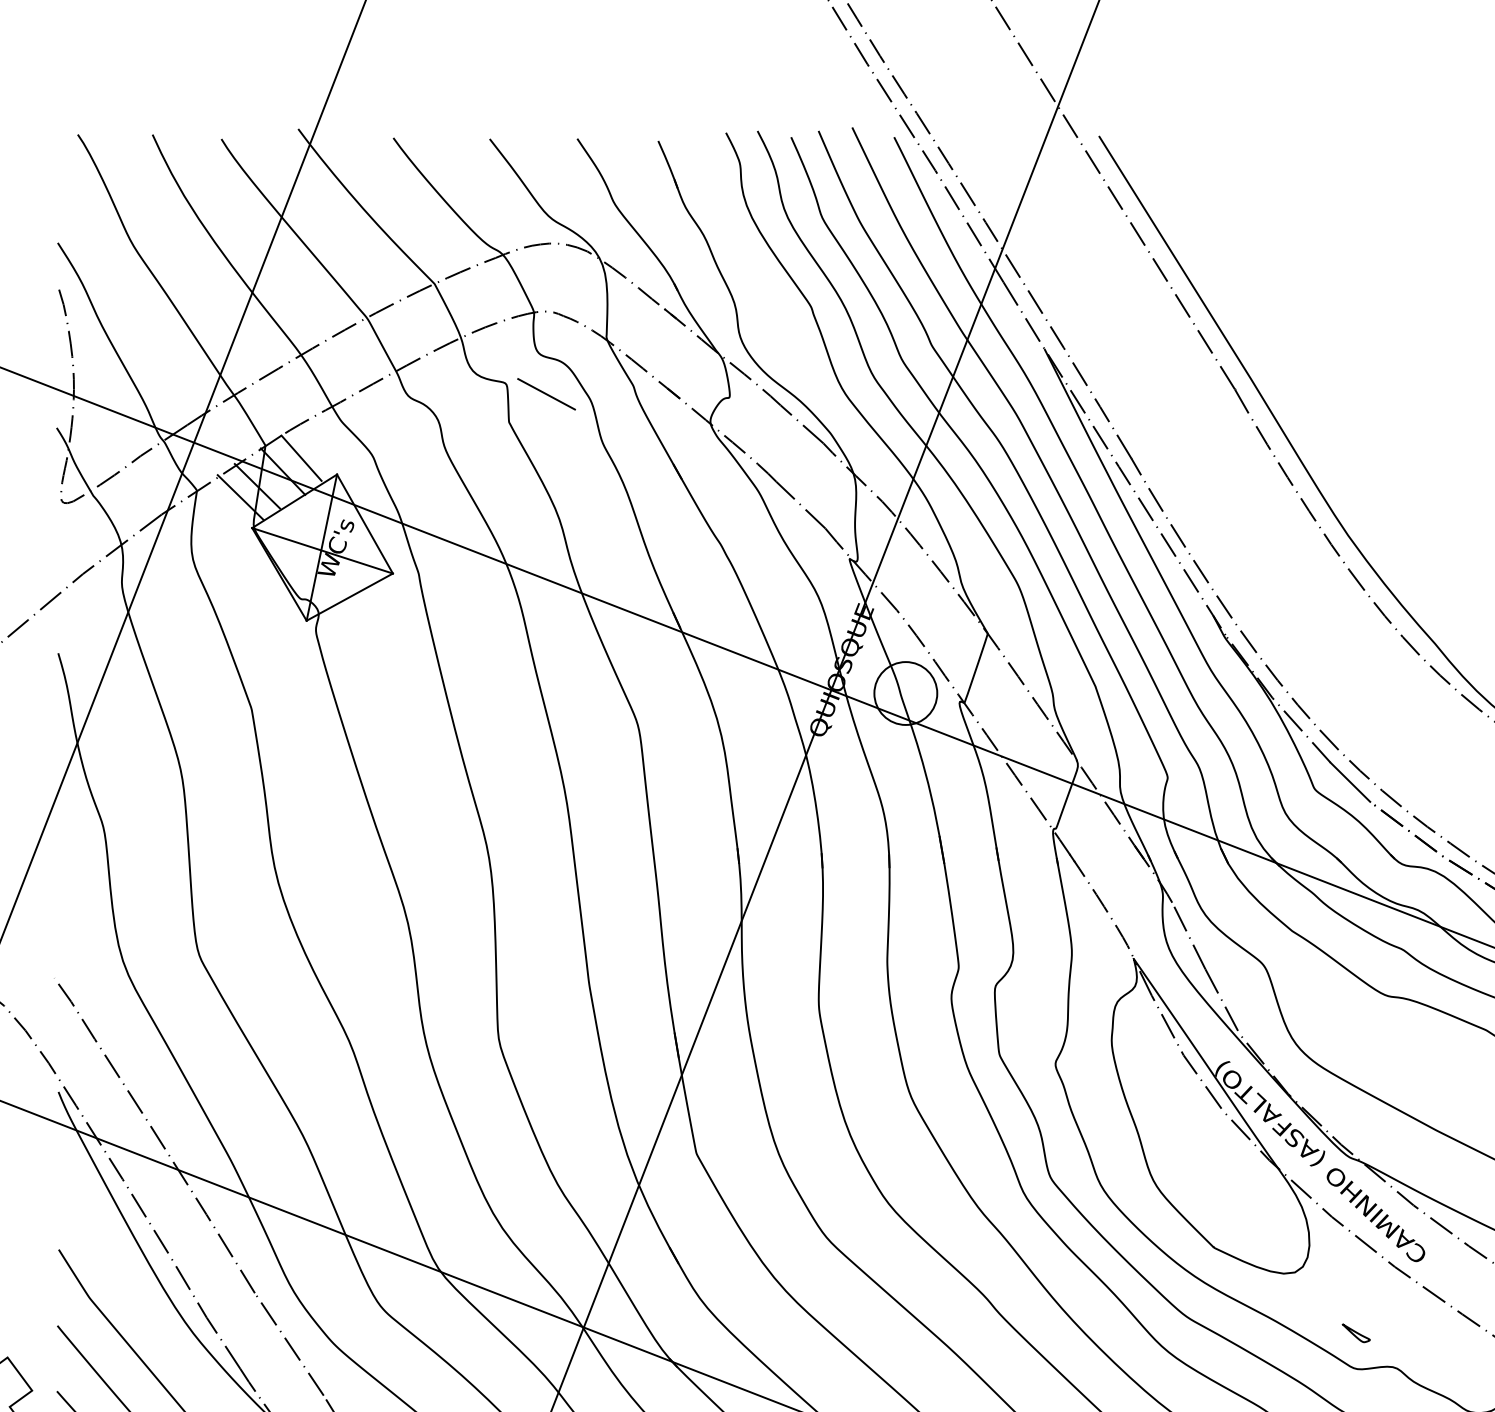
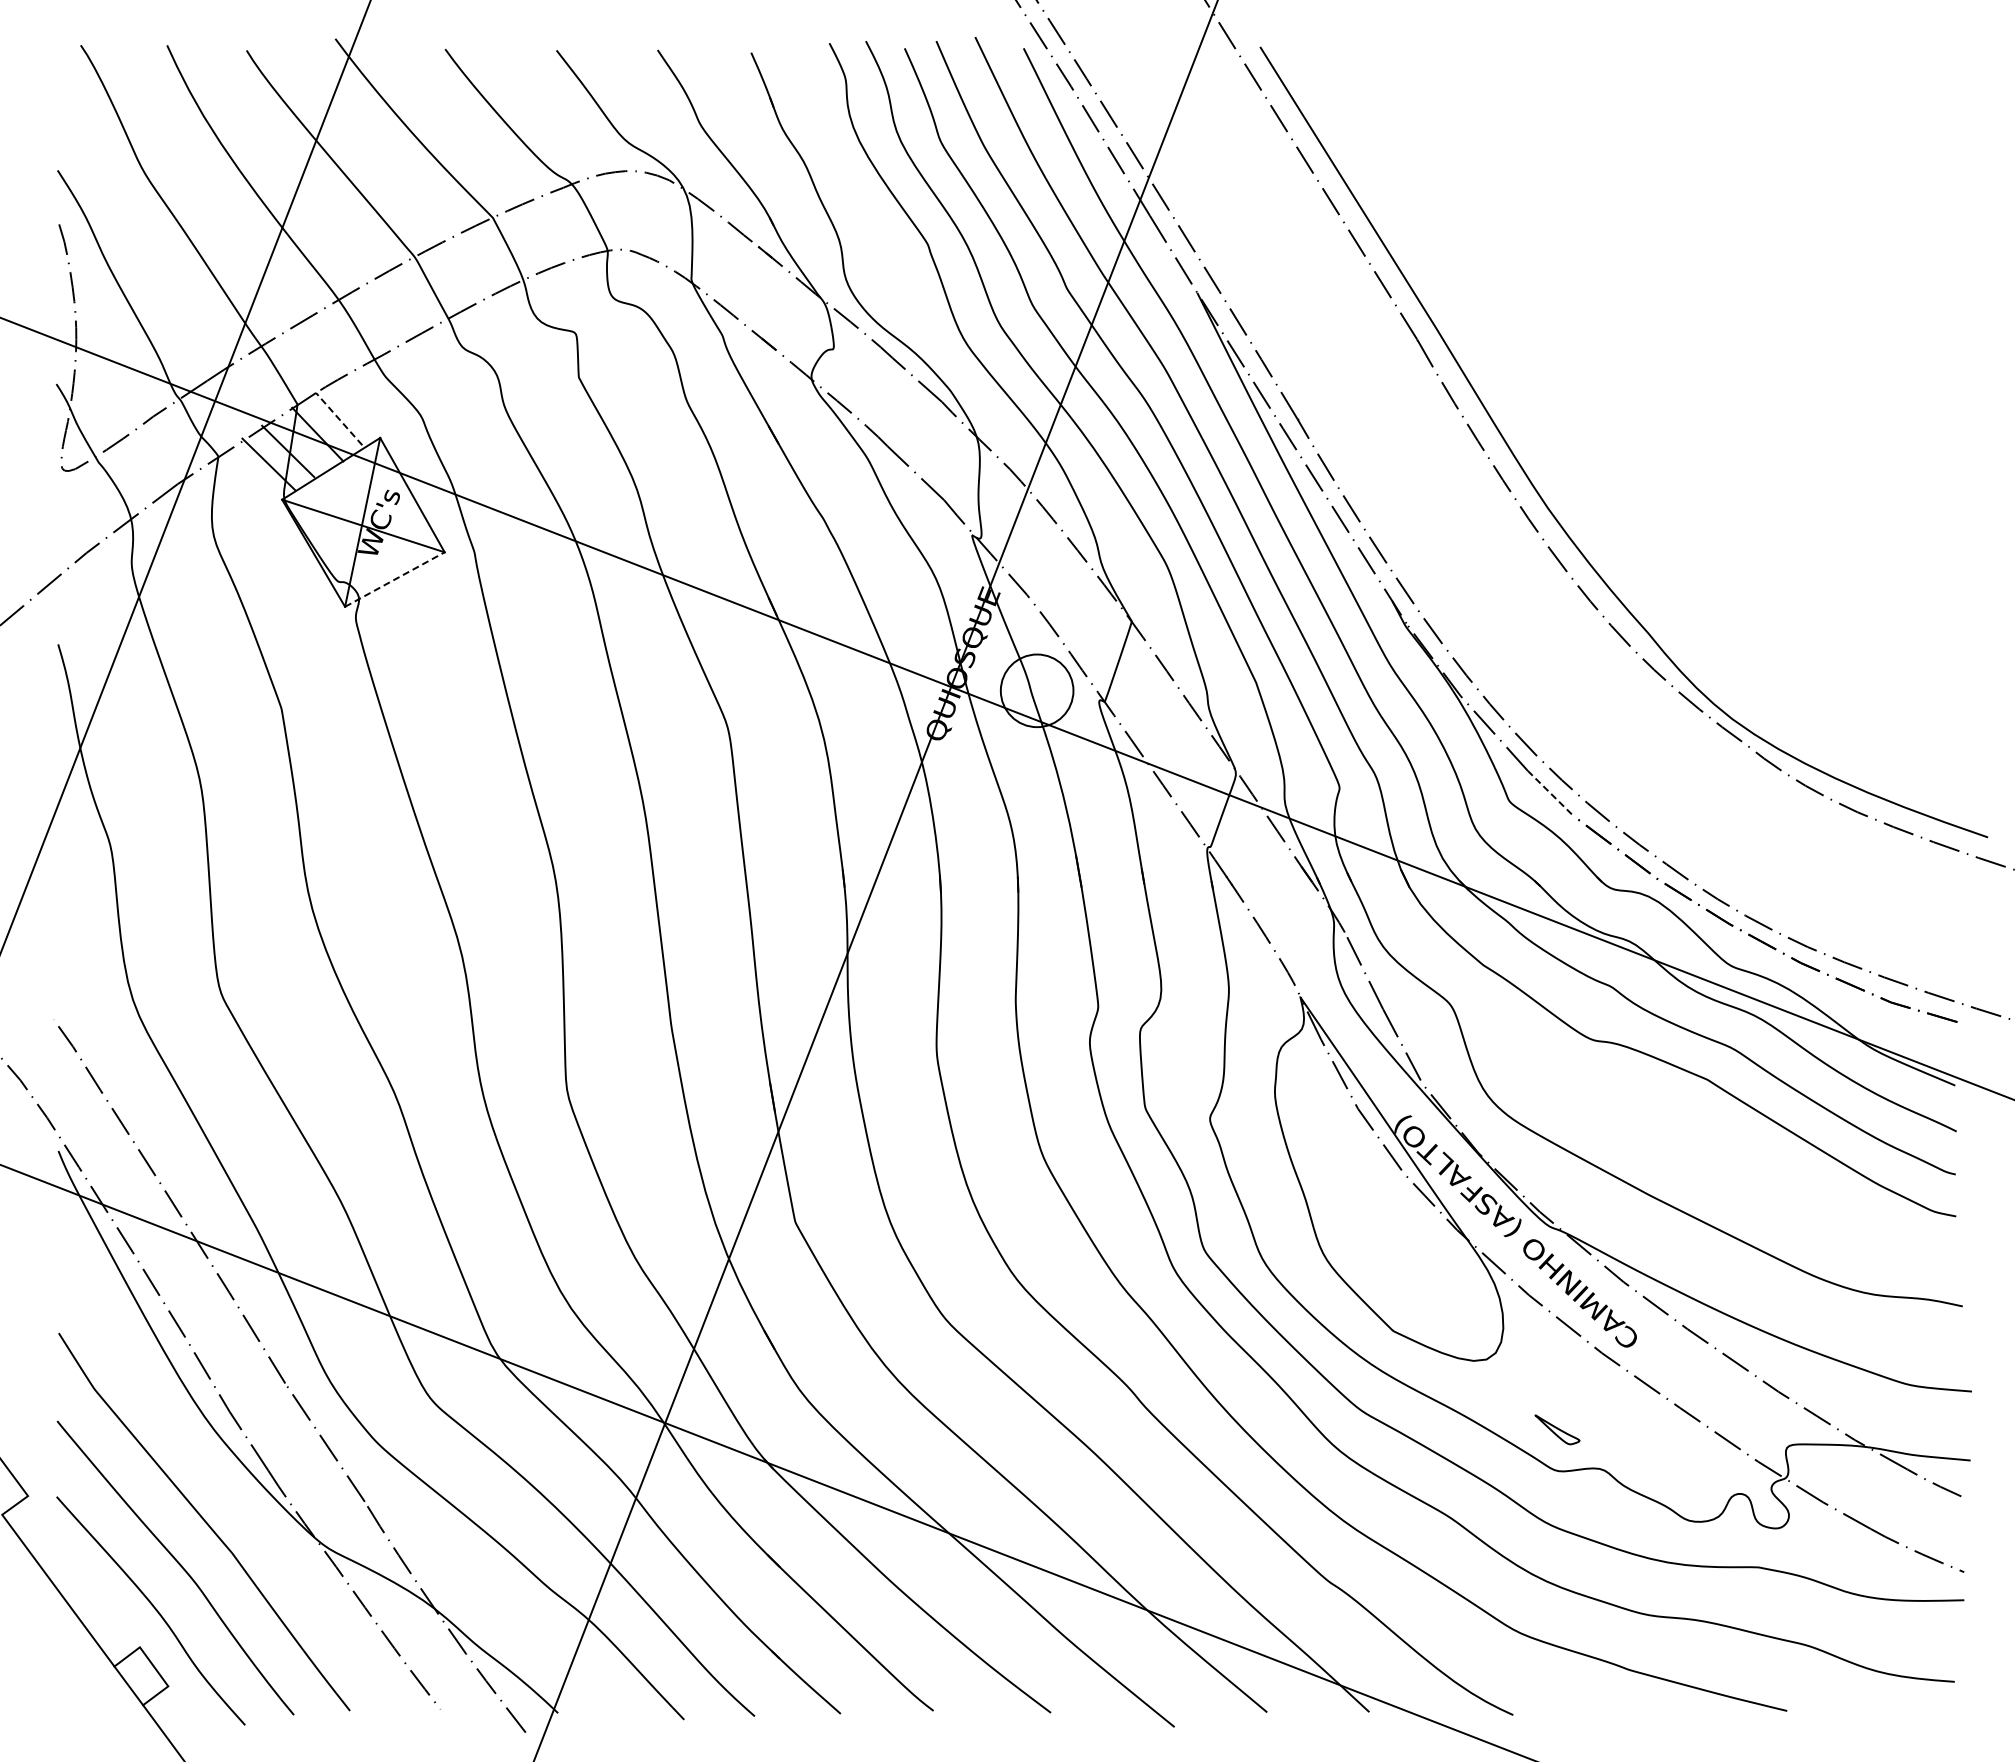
line: (545, 393) -> (621, 344), removed
line: (301, 458) -> (339, 419), solid -> dashed
line: (349, 597) -> (394, 579), solid -> dashed
line: (1350, 782) -> (1550, 793), solid -> dashed
part: (1355, 1333) -> (1556, 1429), size x1.4

